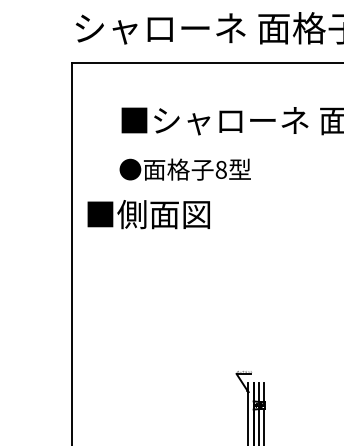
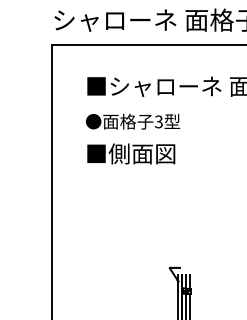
text: (220, 169) -> (158, 121), 8 -> 3
text: (148, 214) -> (131, 153), moved

